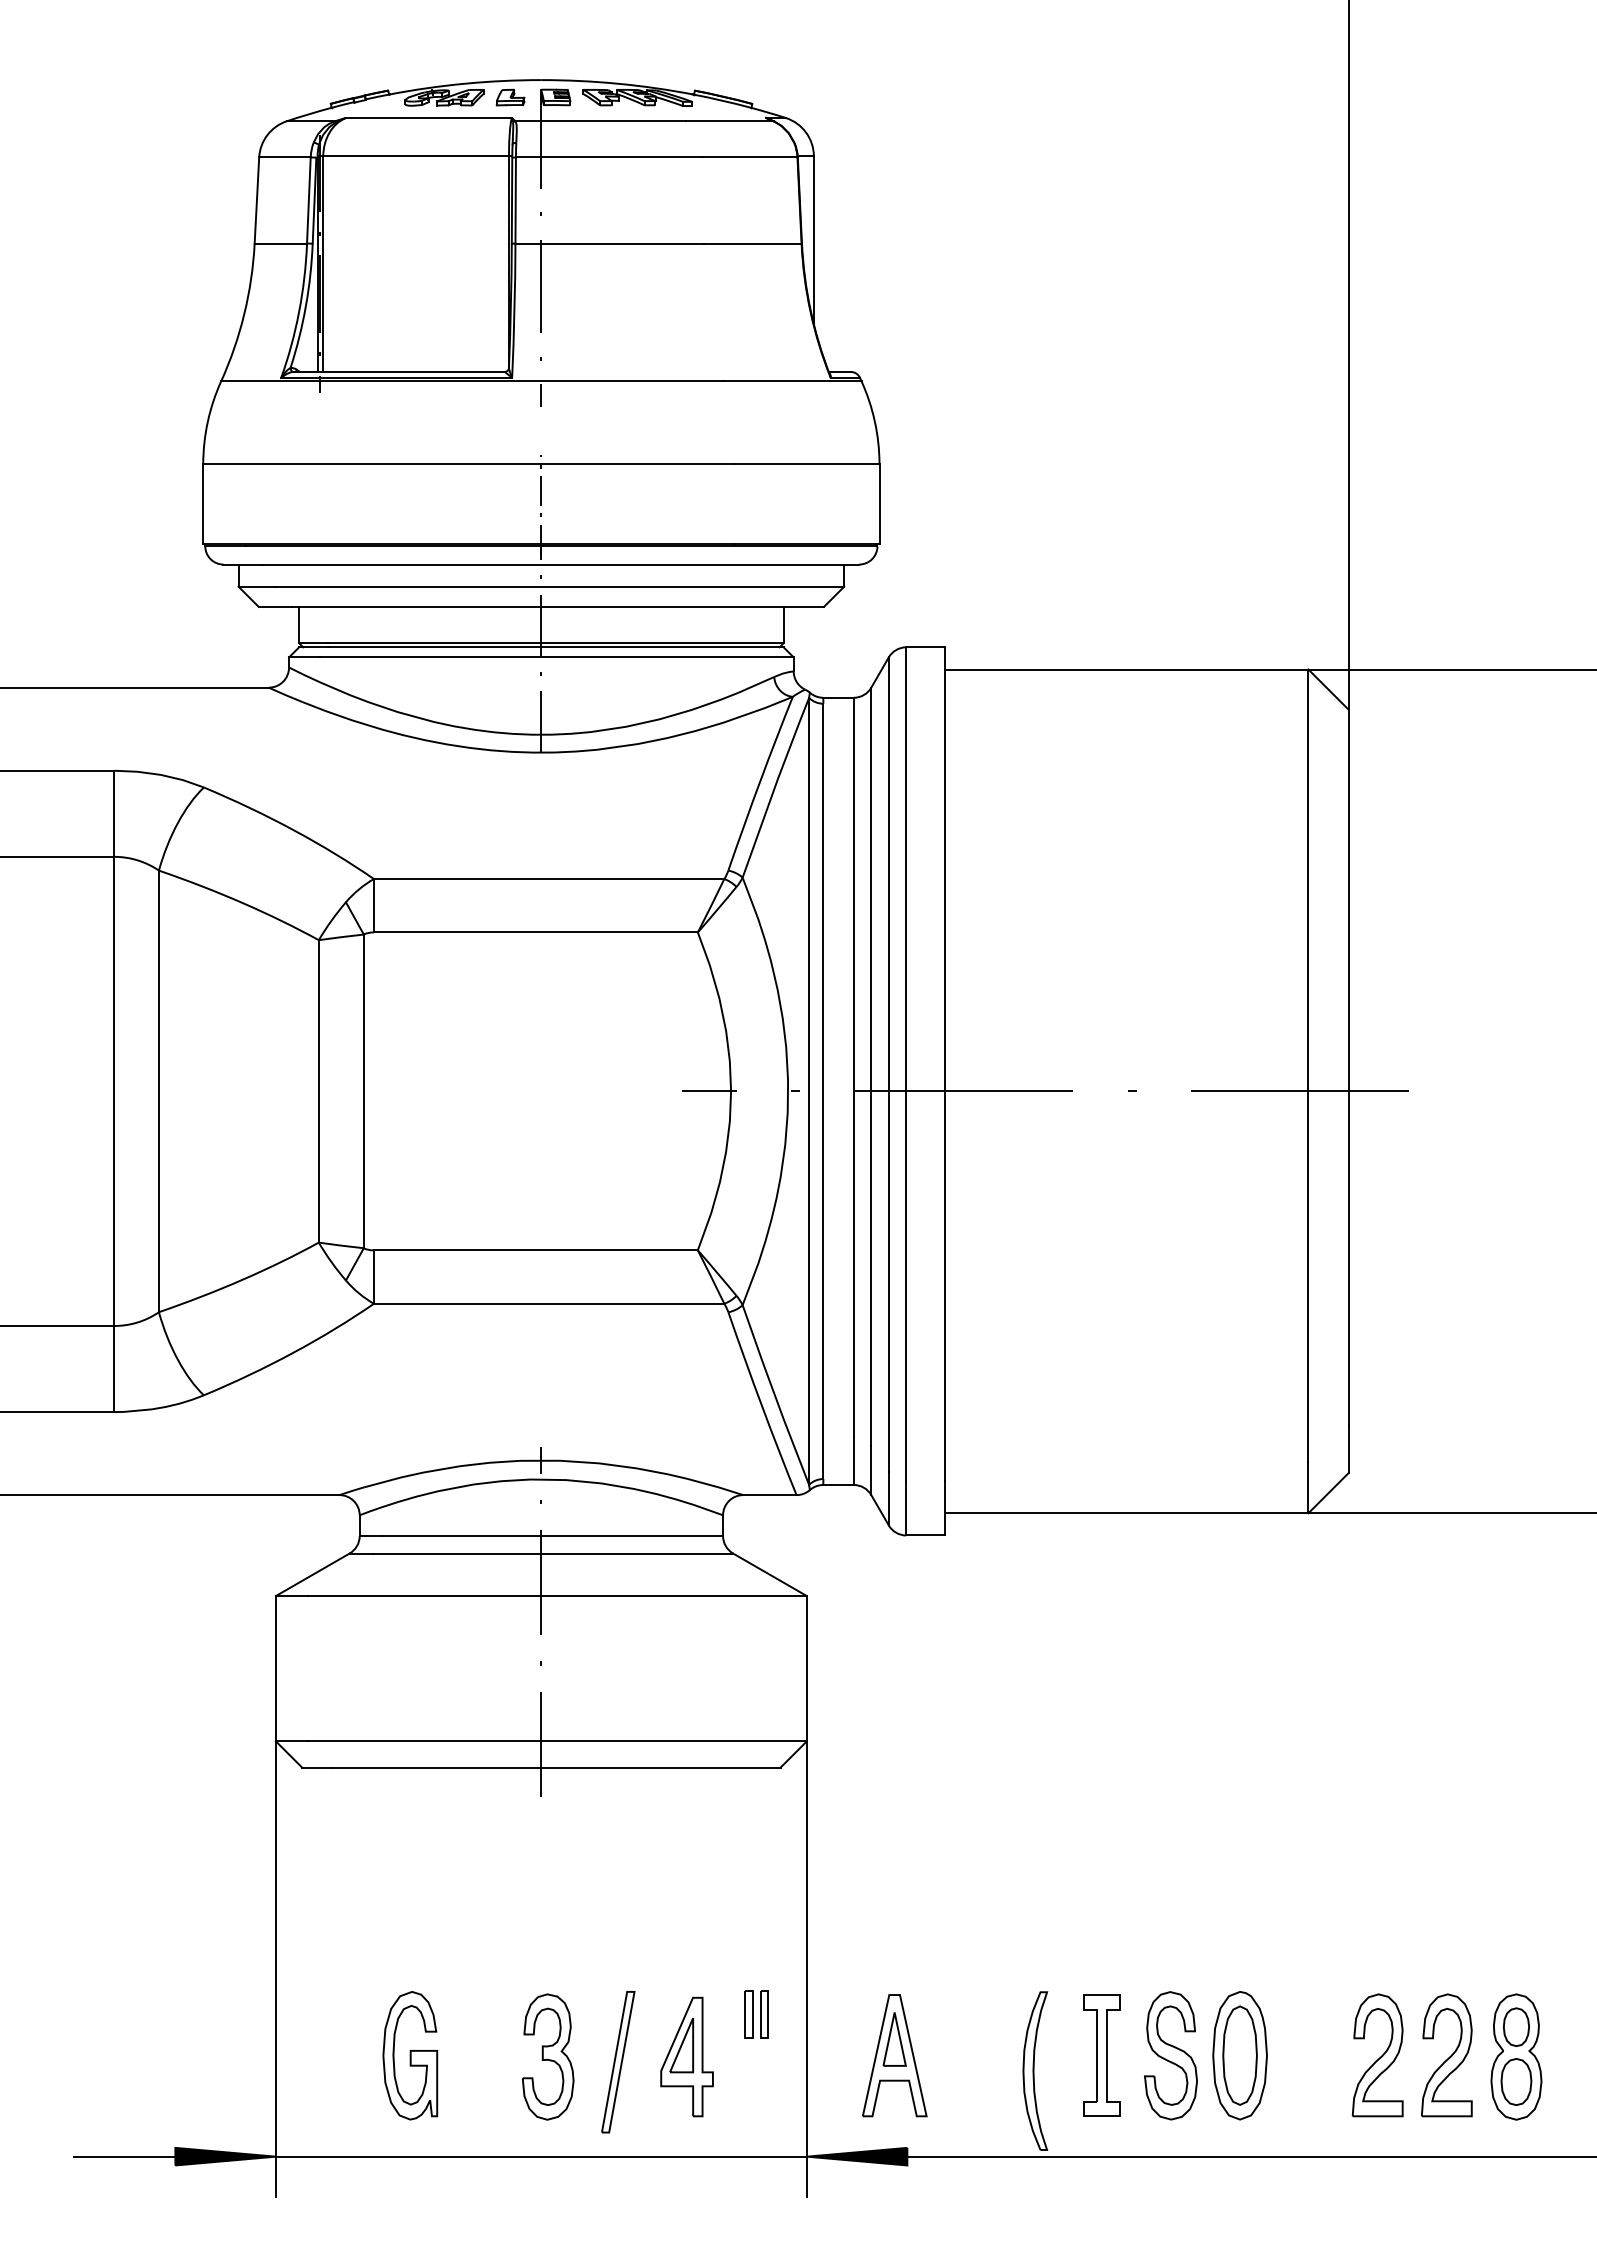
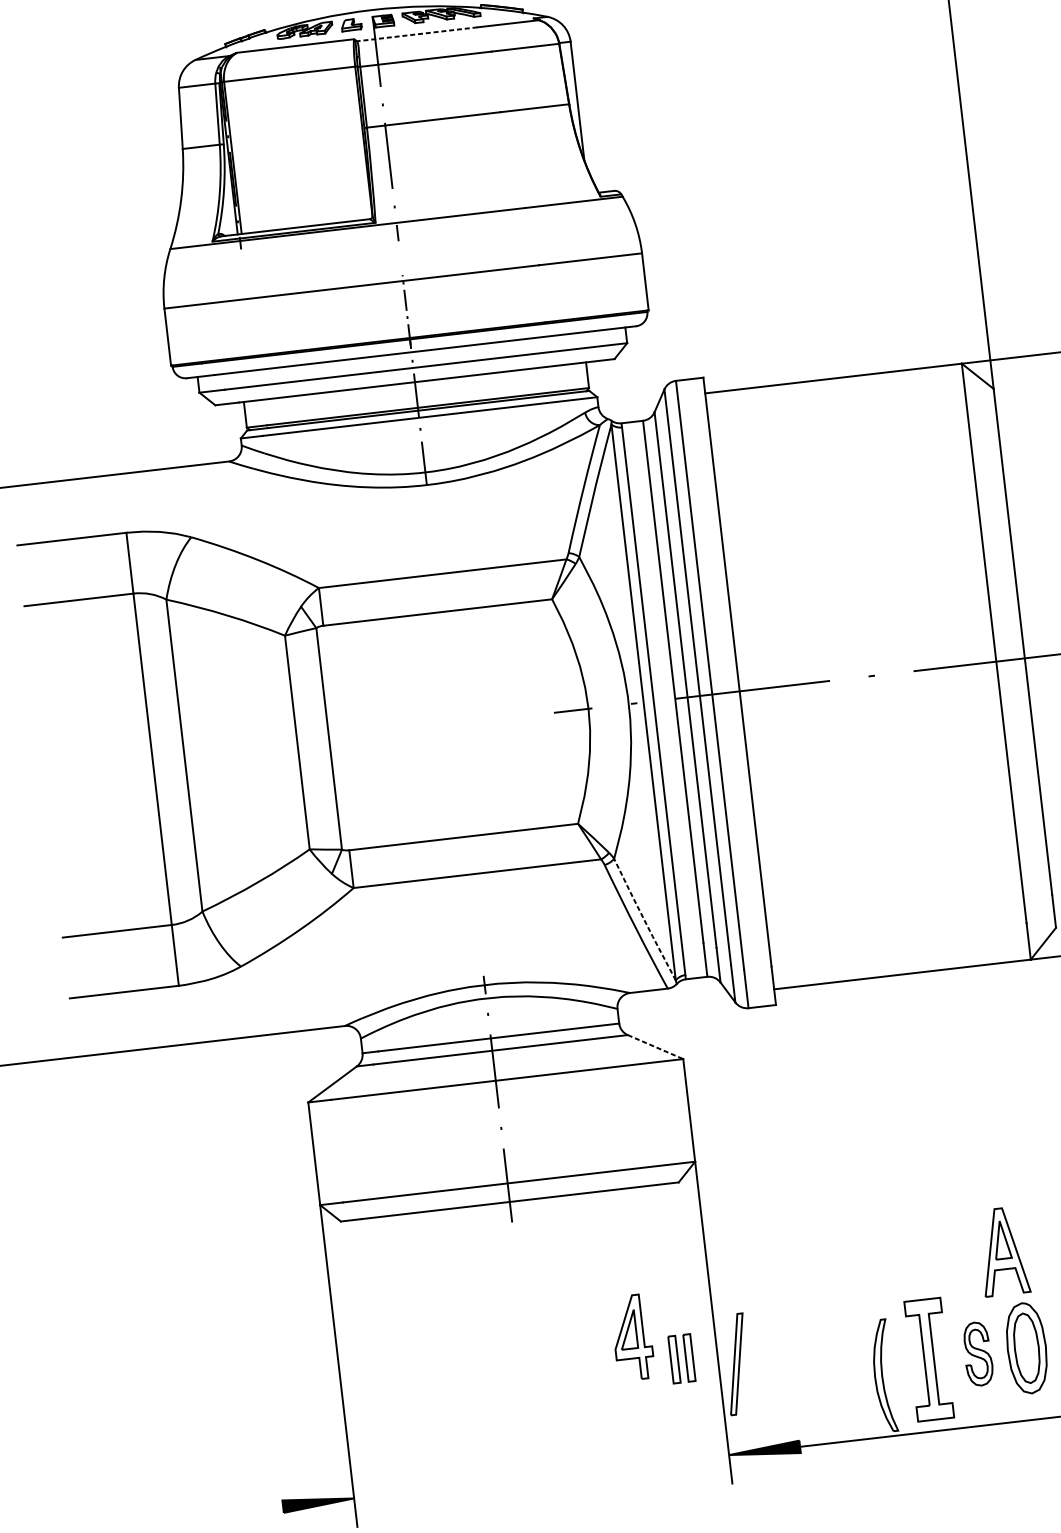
line: (600, 121) -> (417, 34), solid -> dashed
line: (774, 1394) -> (643, 919), solid -> dashed
line: (769, 1574) -> (655, 1046), solid -> dashed
part: (756, 2014) -> (681, 1358), size x1.4
part: (410, 2055) -> (440, 1415), removed
part: (894, 2055) -> (1003, 1251), moved
part: (1101, 2055) -> (928, 1359), size x1.4
part: (1170, 2055) -> (977, 1353), size x0.7
part: (547, 2056) -> (537, 1405), removed
part: (686, 2056) -> (632, 1337), moved
part: (618, 2062) -> (736, 1364), moved
line: (124, 2156) -> (247, 1510), removed
line: (540, 2156) -> (540, 1476), removed

